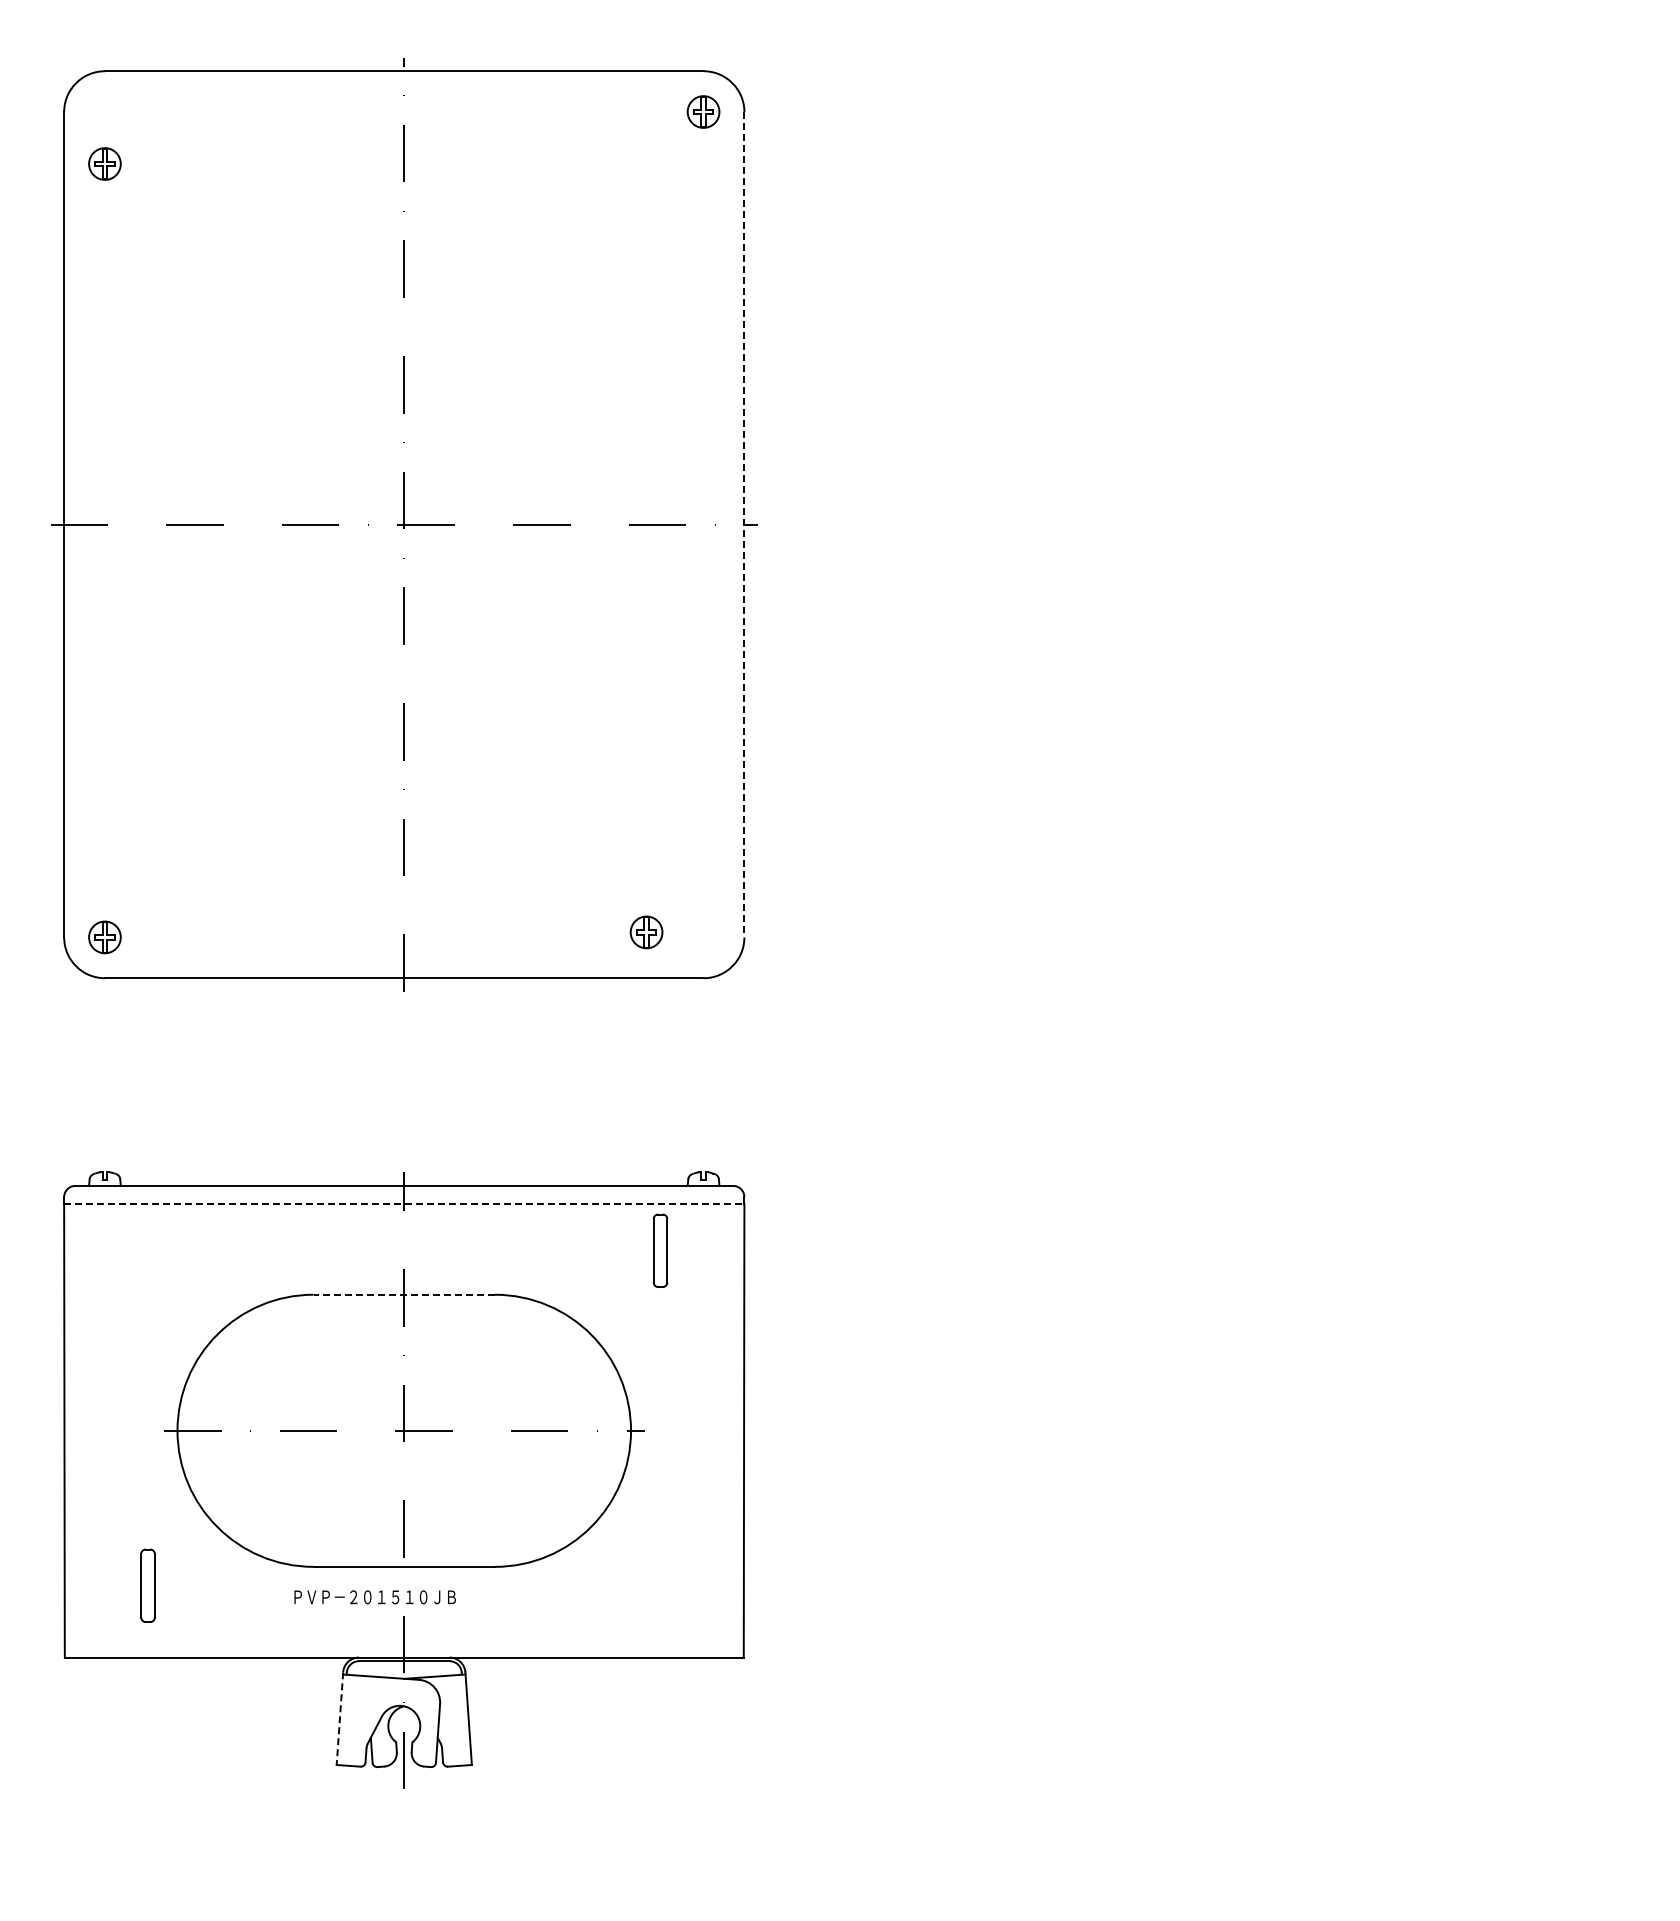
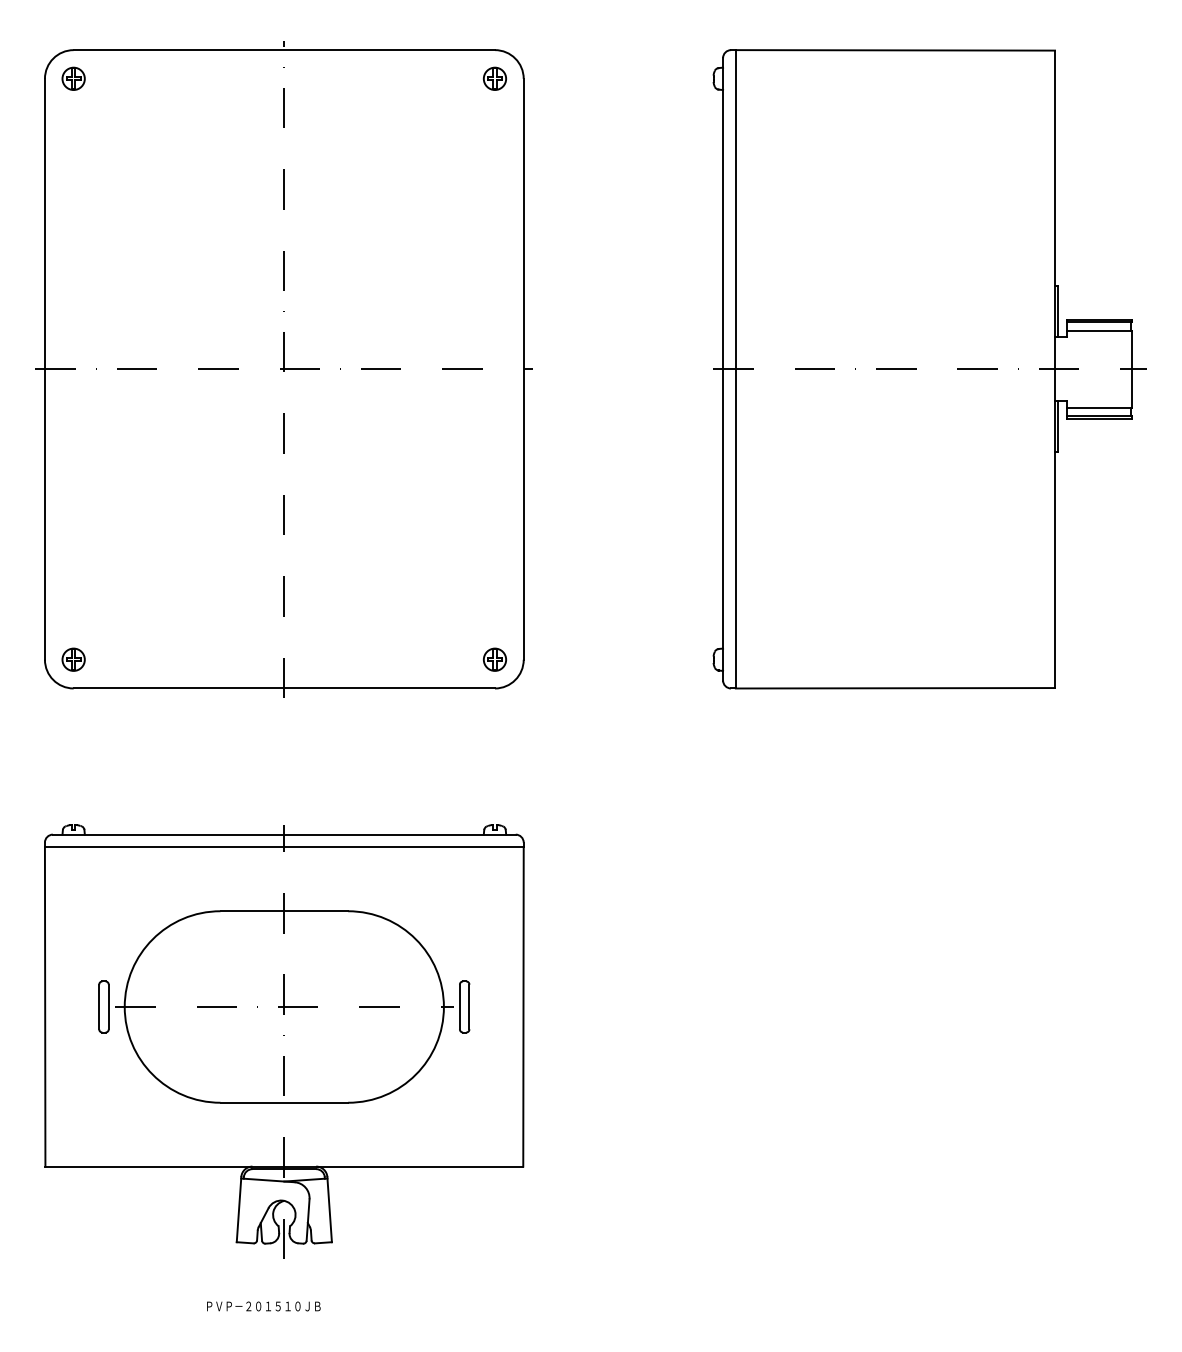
part: (104, 163) -> (73, 78), moved
line: (744, 524) -> (523, 369), dashed -> solid
part: (1320, 524) -> (929, 369), added
part: (646, 932) -> (494, 659), moved
line: (404, 1204) -> (284, 847), dashed -> solid
part: (660, 1250) -> (464, 1006), moved
line: (404, 1294) -> (284, 911), dashed -> solid
part: (147, 1585) -> (103, 1006), moved
text: (374, 1597) -> (263, 1306), moved
line: (339, 1719) -> (238, 1210), dashed -> solid

